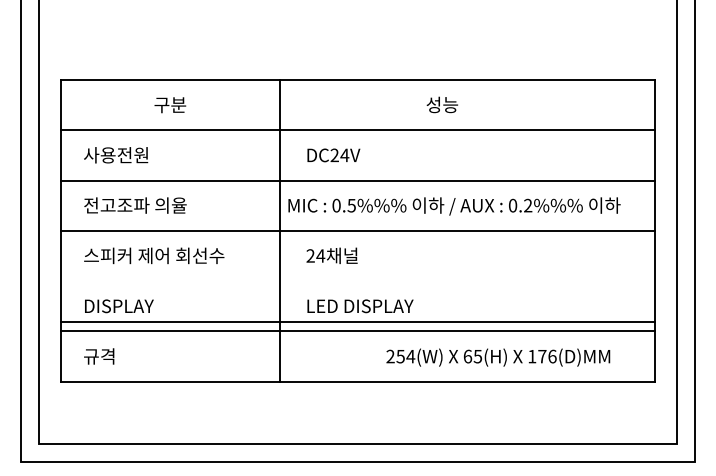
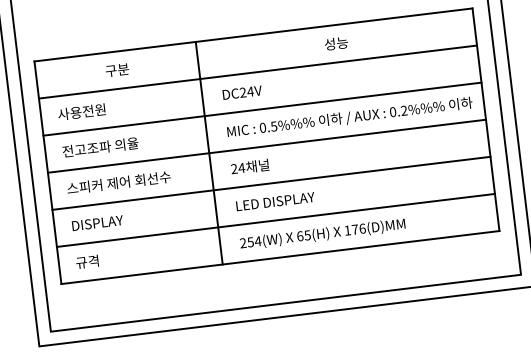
text: (441, 104) -> (335, 43), moved
text: (454, 206) -> (349, 117), moved
line: (357, 322) -> (271, 183), moved
text: (498, 357) -> (322, 234), moved

